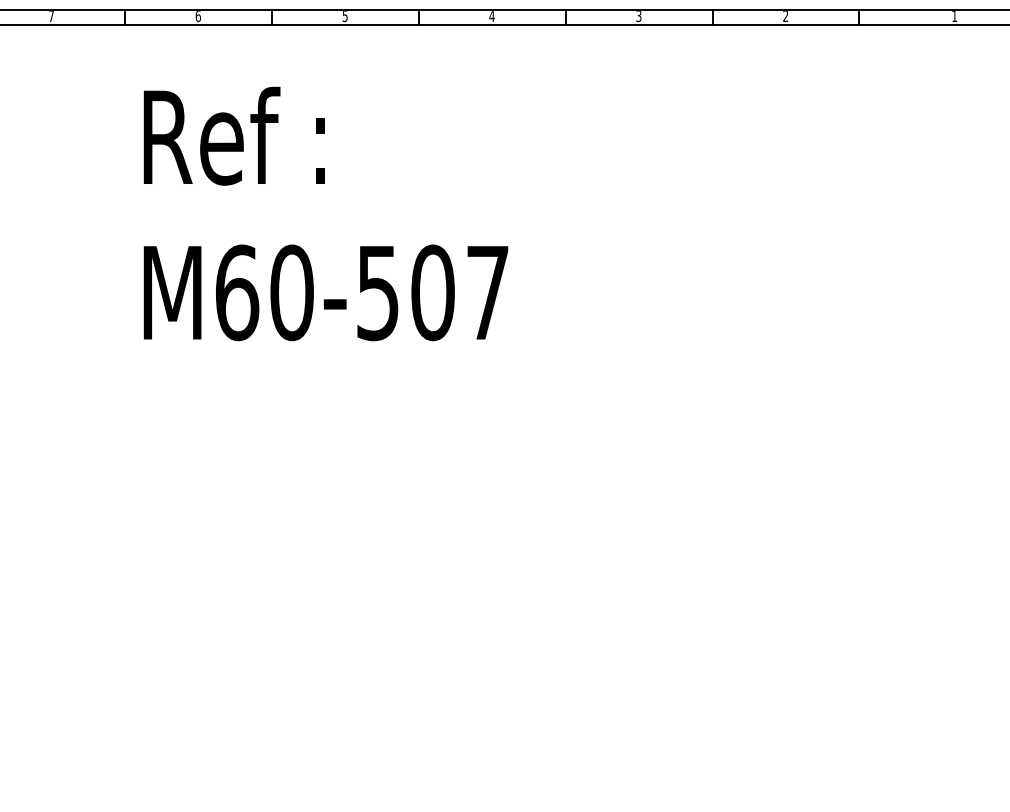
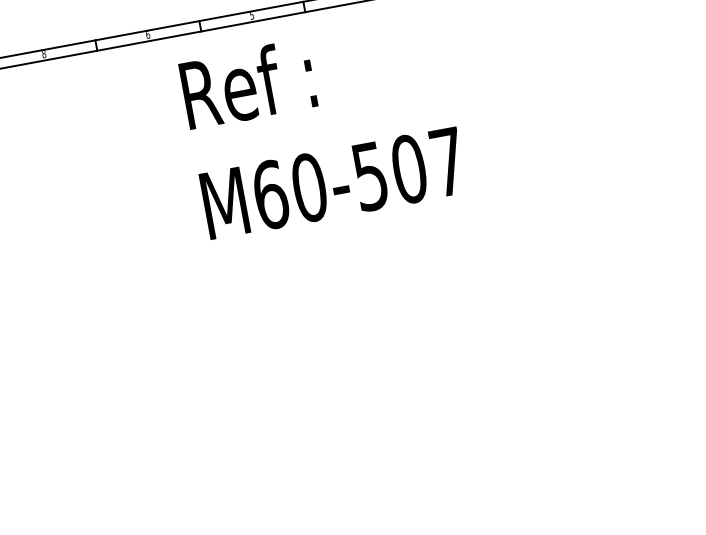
text: (51, 16) -> (44, 54), 7 -> 8
text: (325, 213) -> (322, 127), moved

